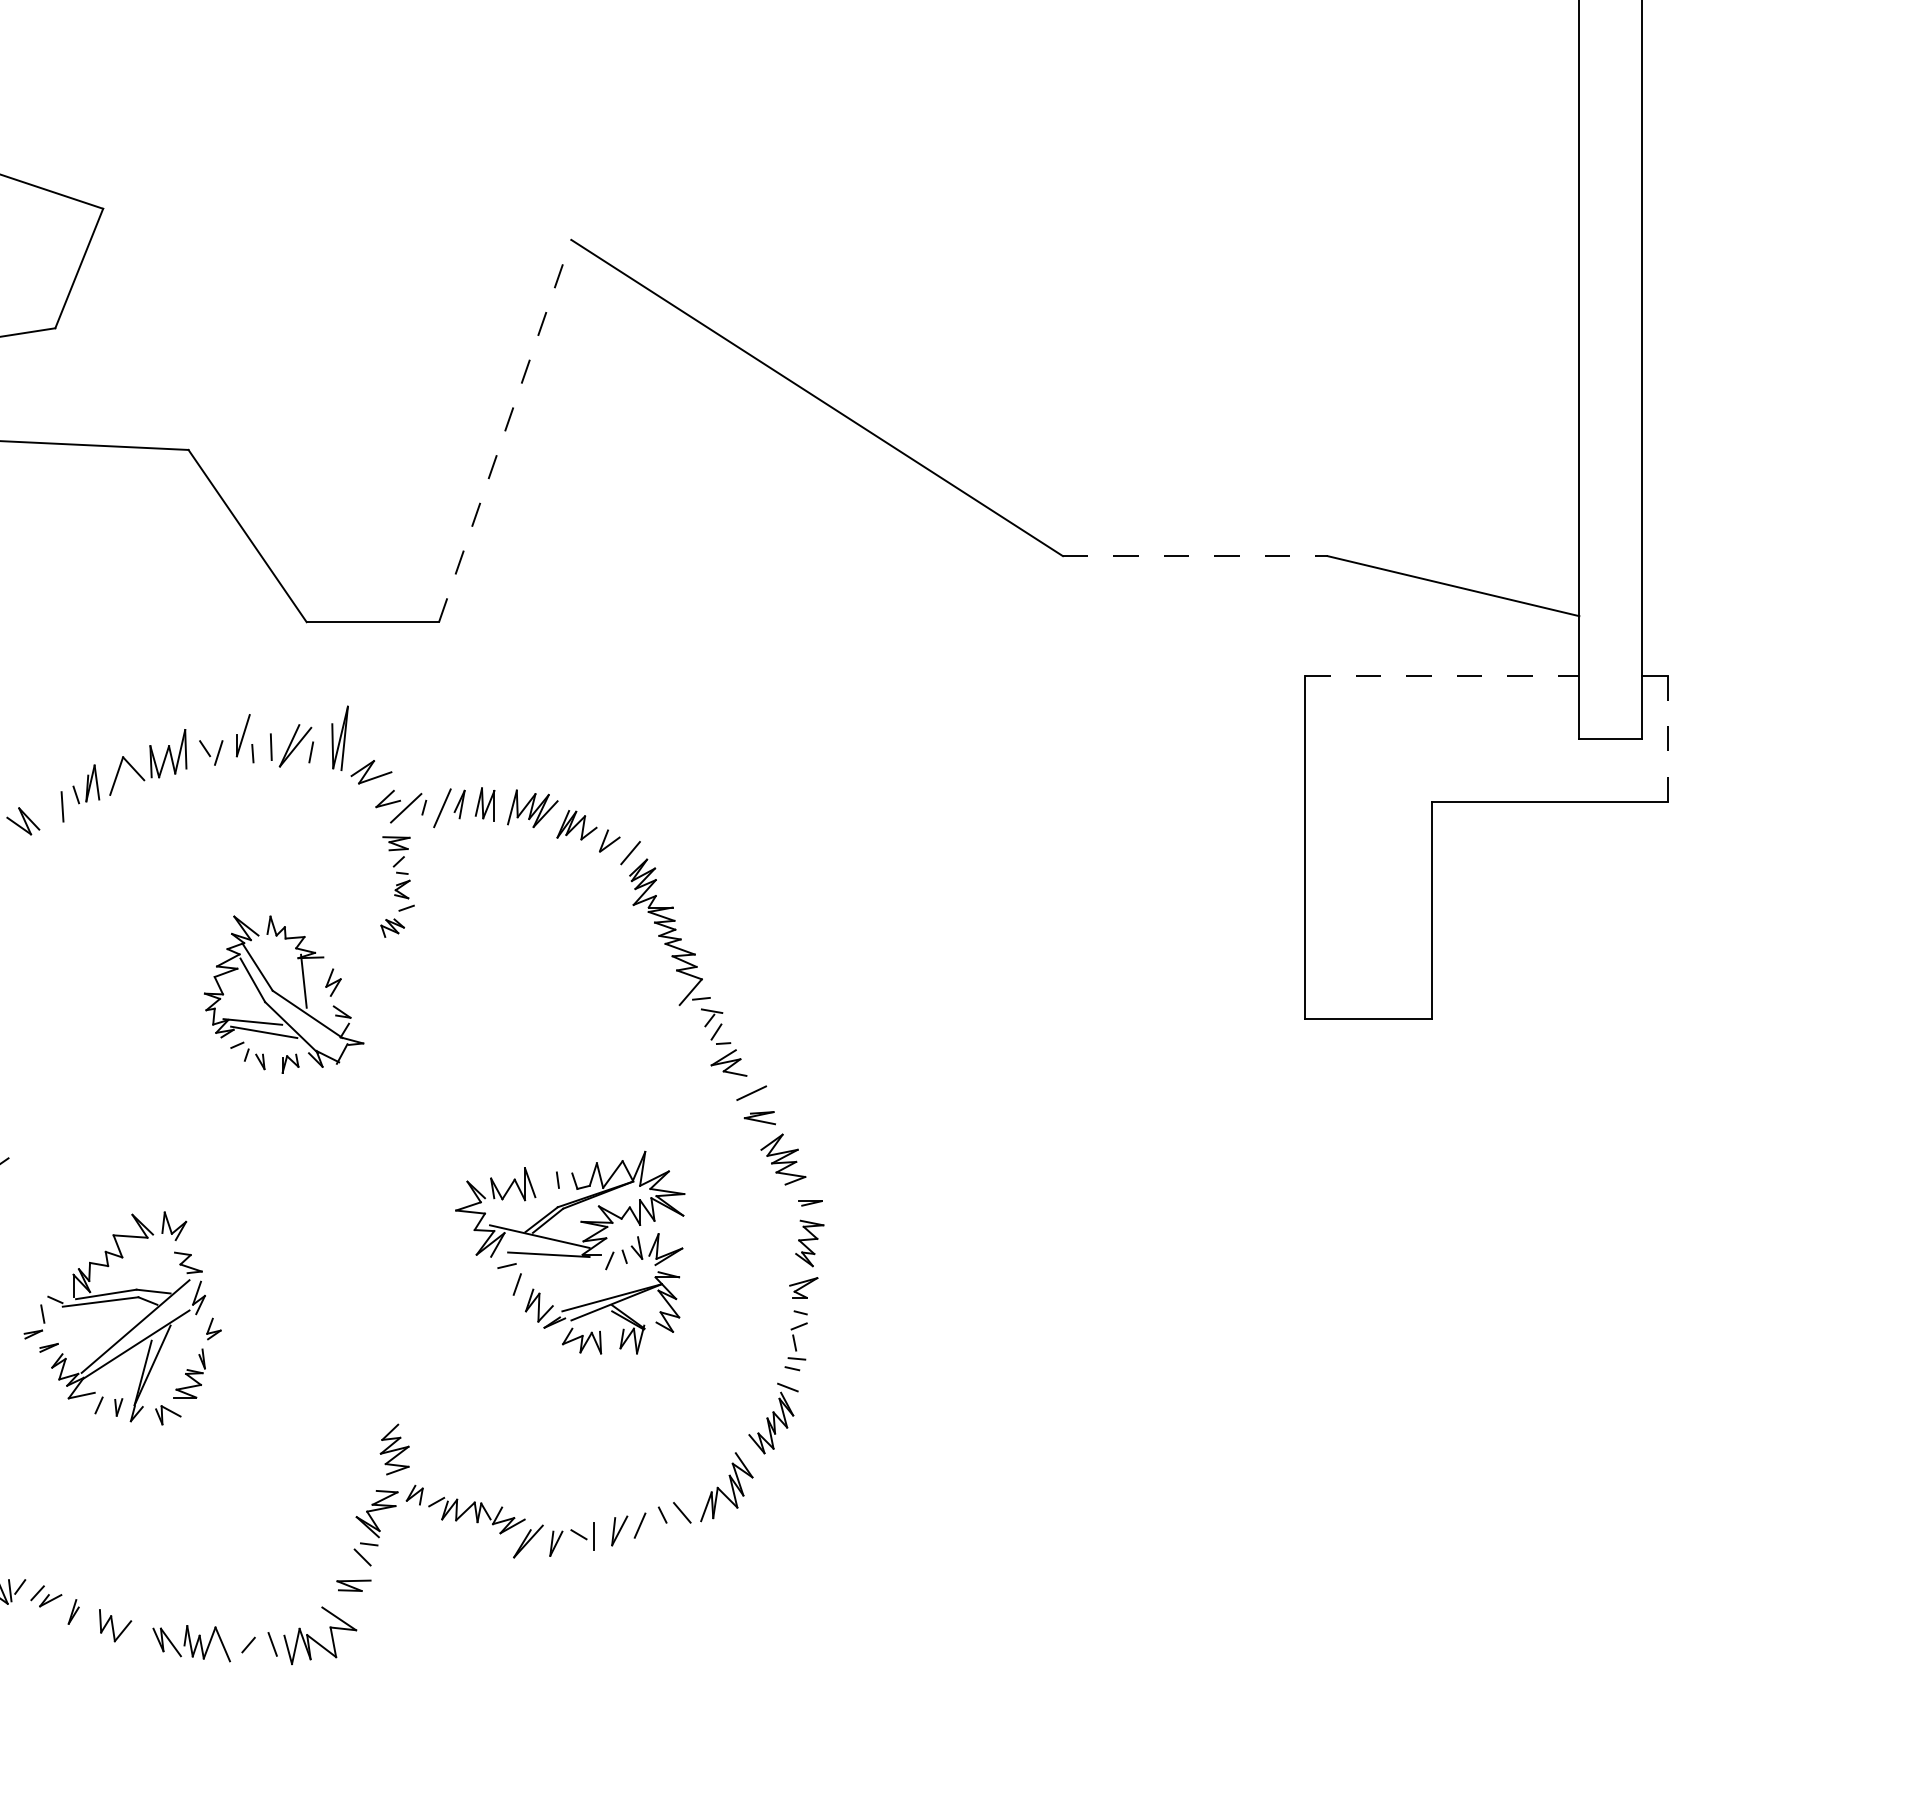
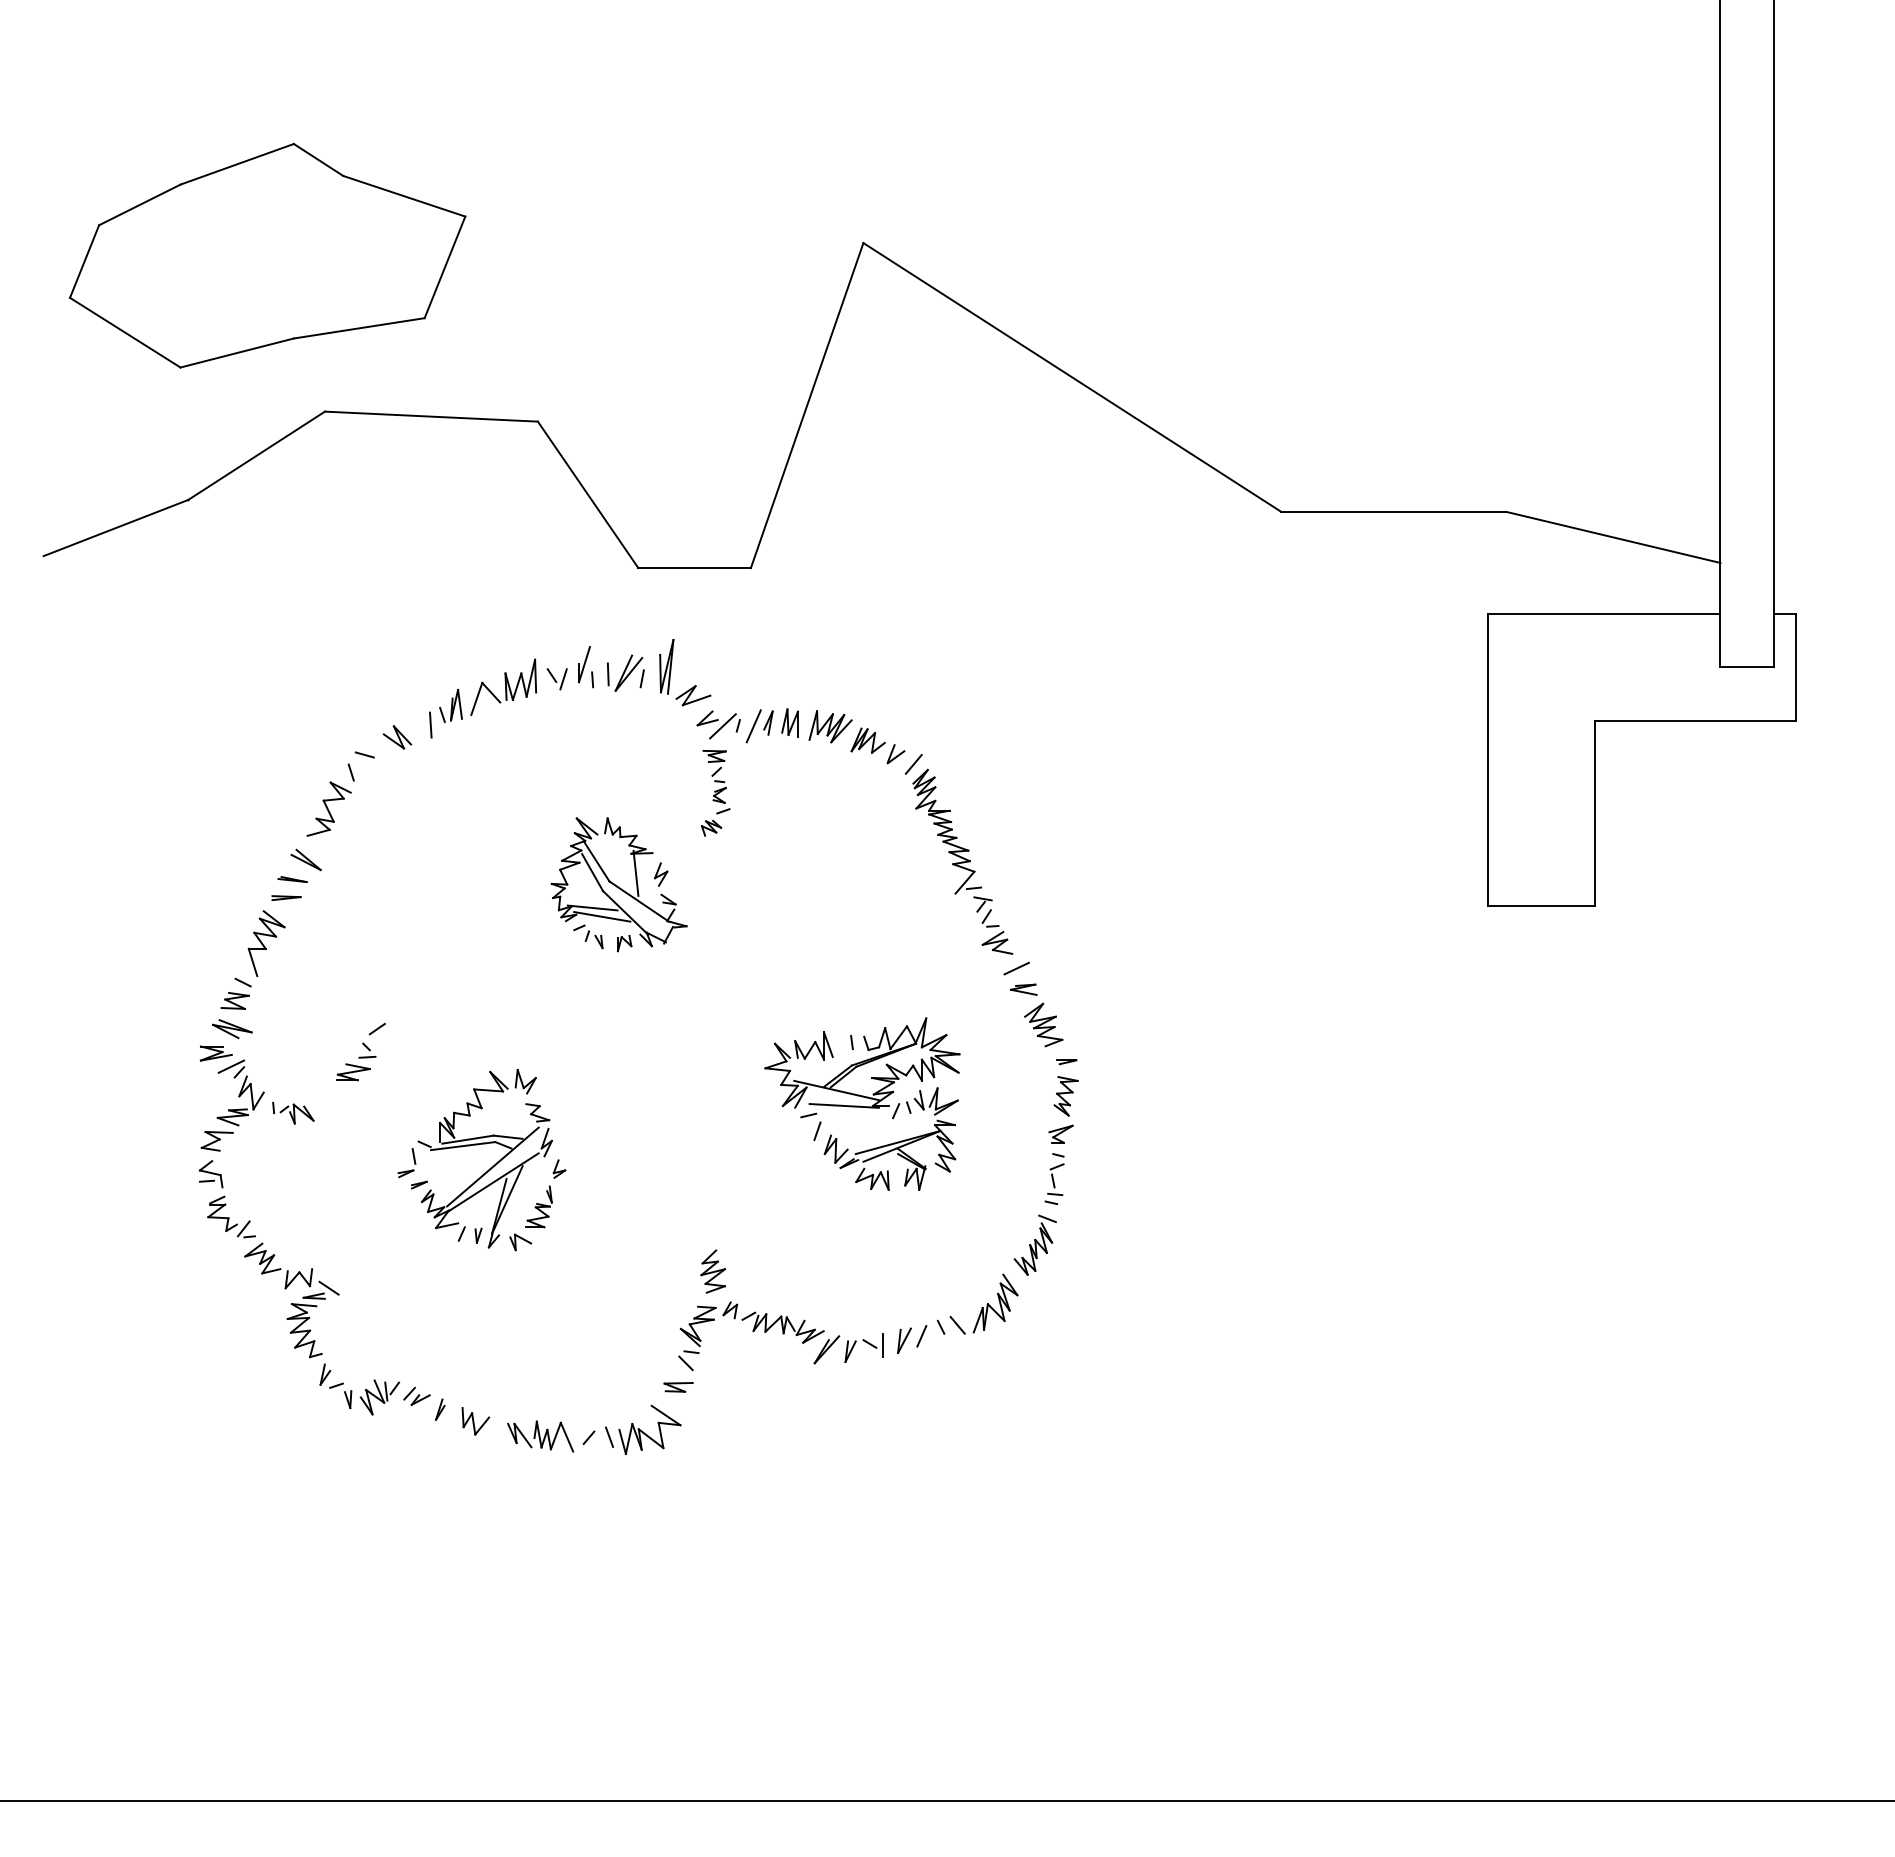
line: (505, 430) -> (807, 405), dashed -> solid
line: (1194, 555) -> (1393, 511), dashed -> solid
line: (1442, 675) -> (1604, 613), dashed -> solid
line: (1667, 739) -> (1795, 667), dashed -> solid

